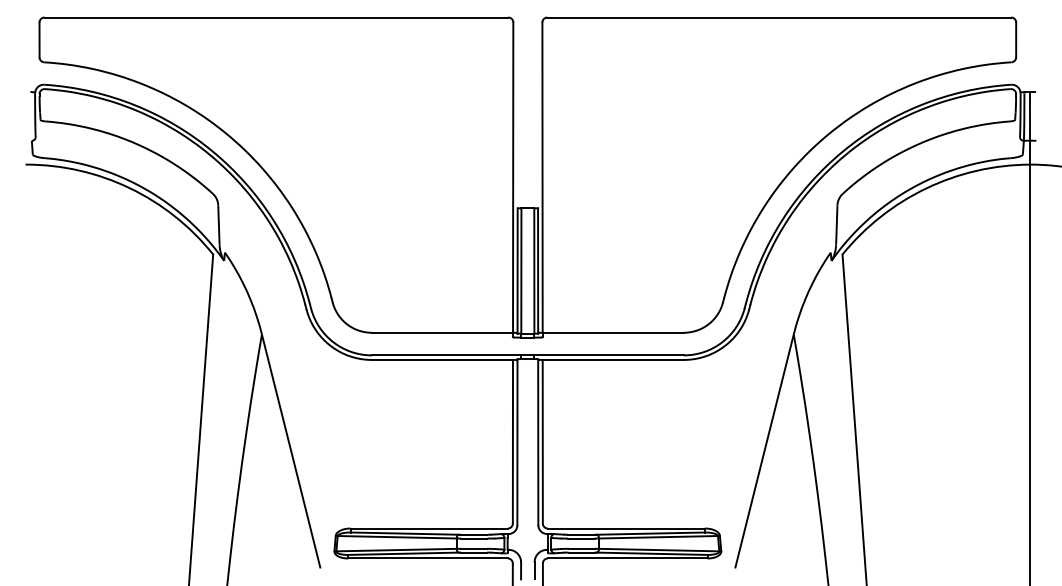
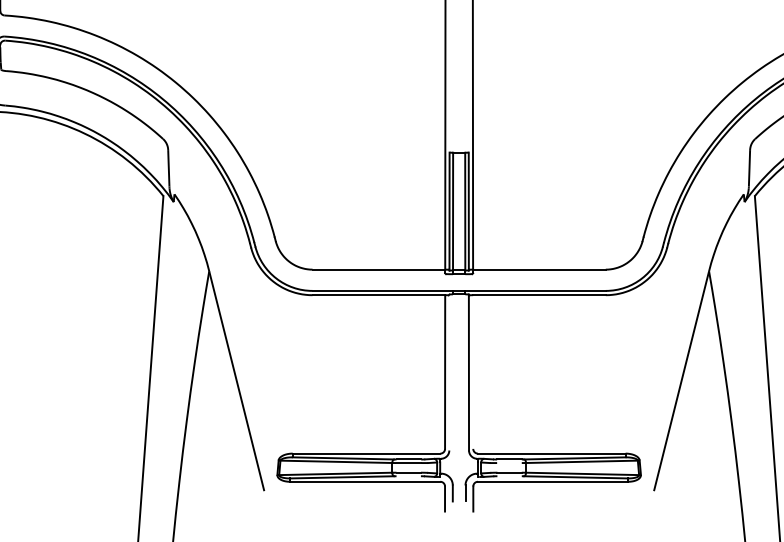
line: (542, 441) -> (472, 371), removed
line: (517, 442) -> (449, 372), removed
line: (581, 538) -> (509, 463), removed
line: (474, 552) -> (409, 476), removed
line: (581, 552) -> (509, 476), removed

